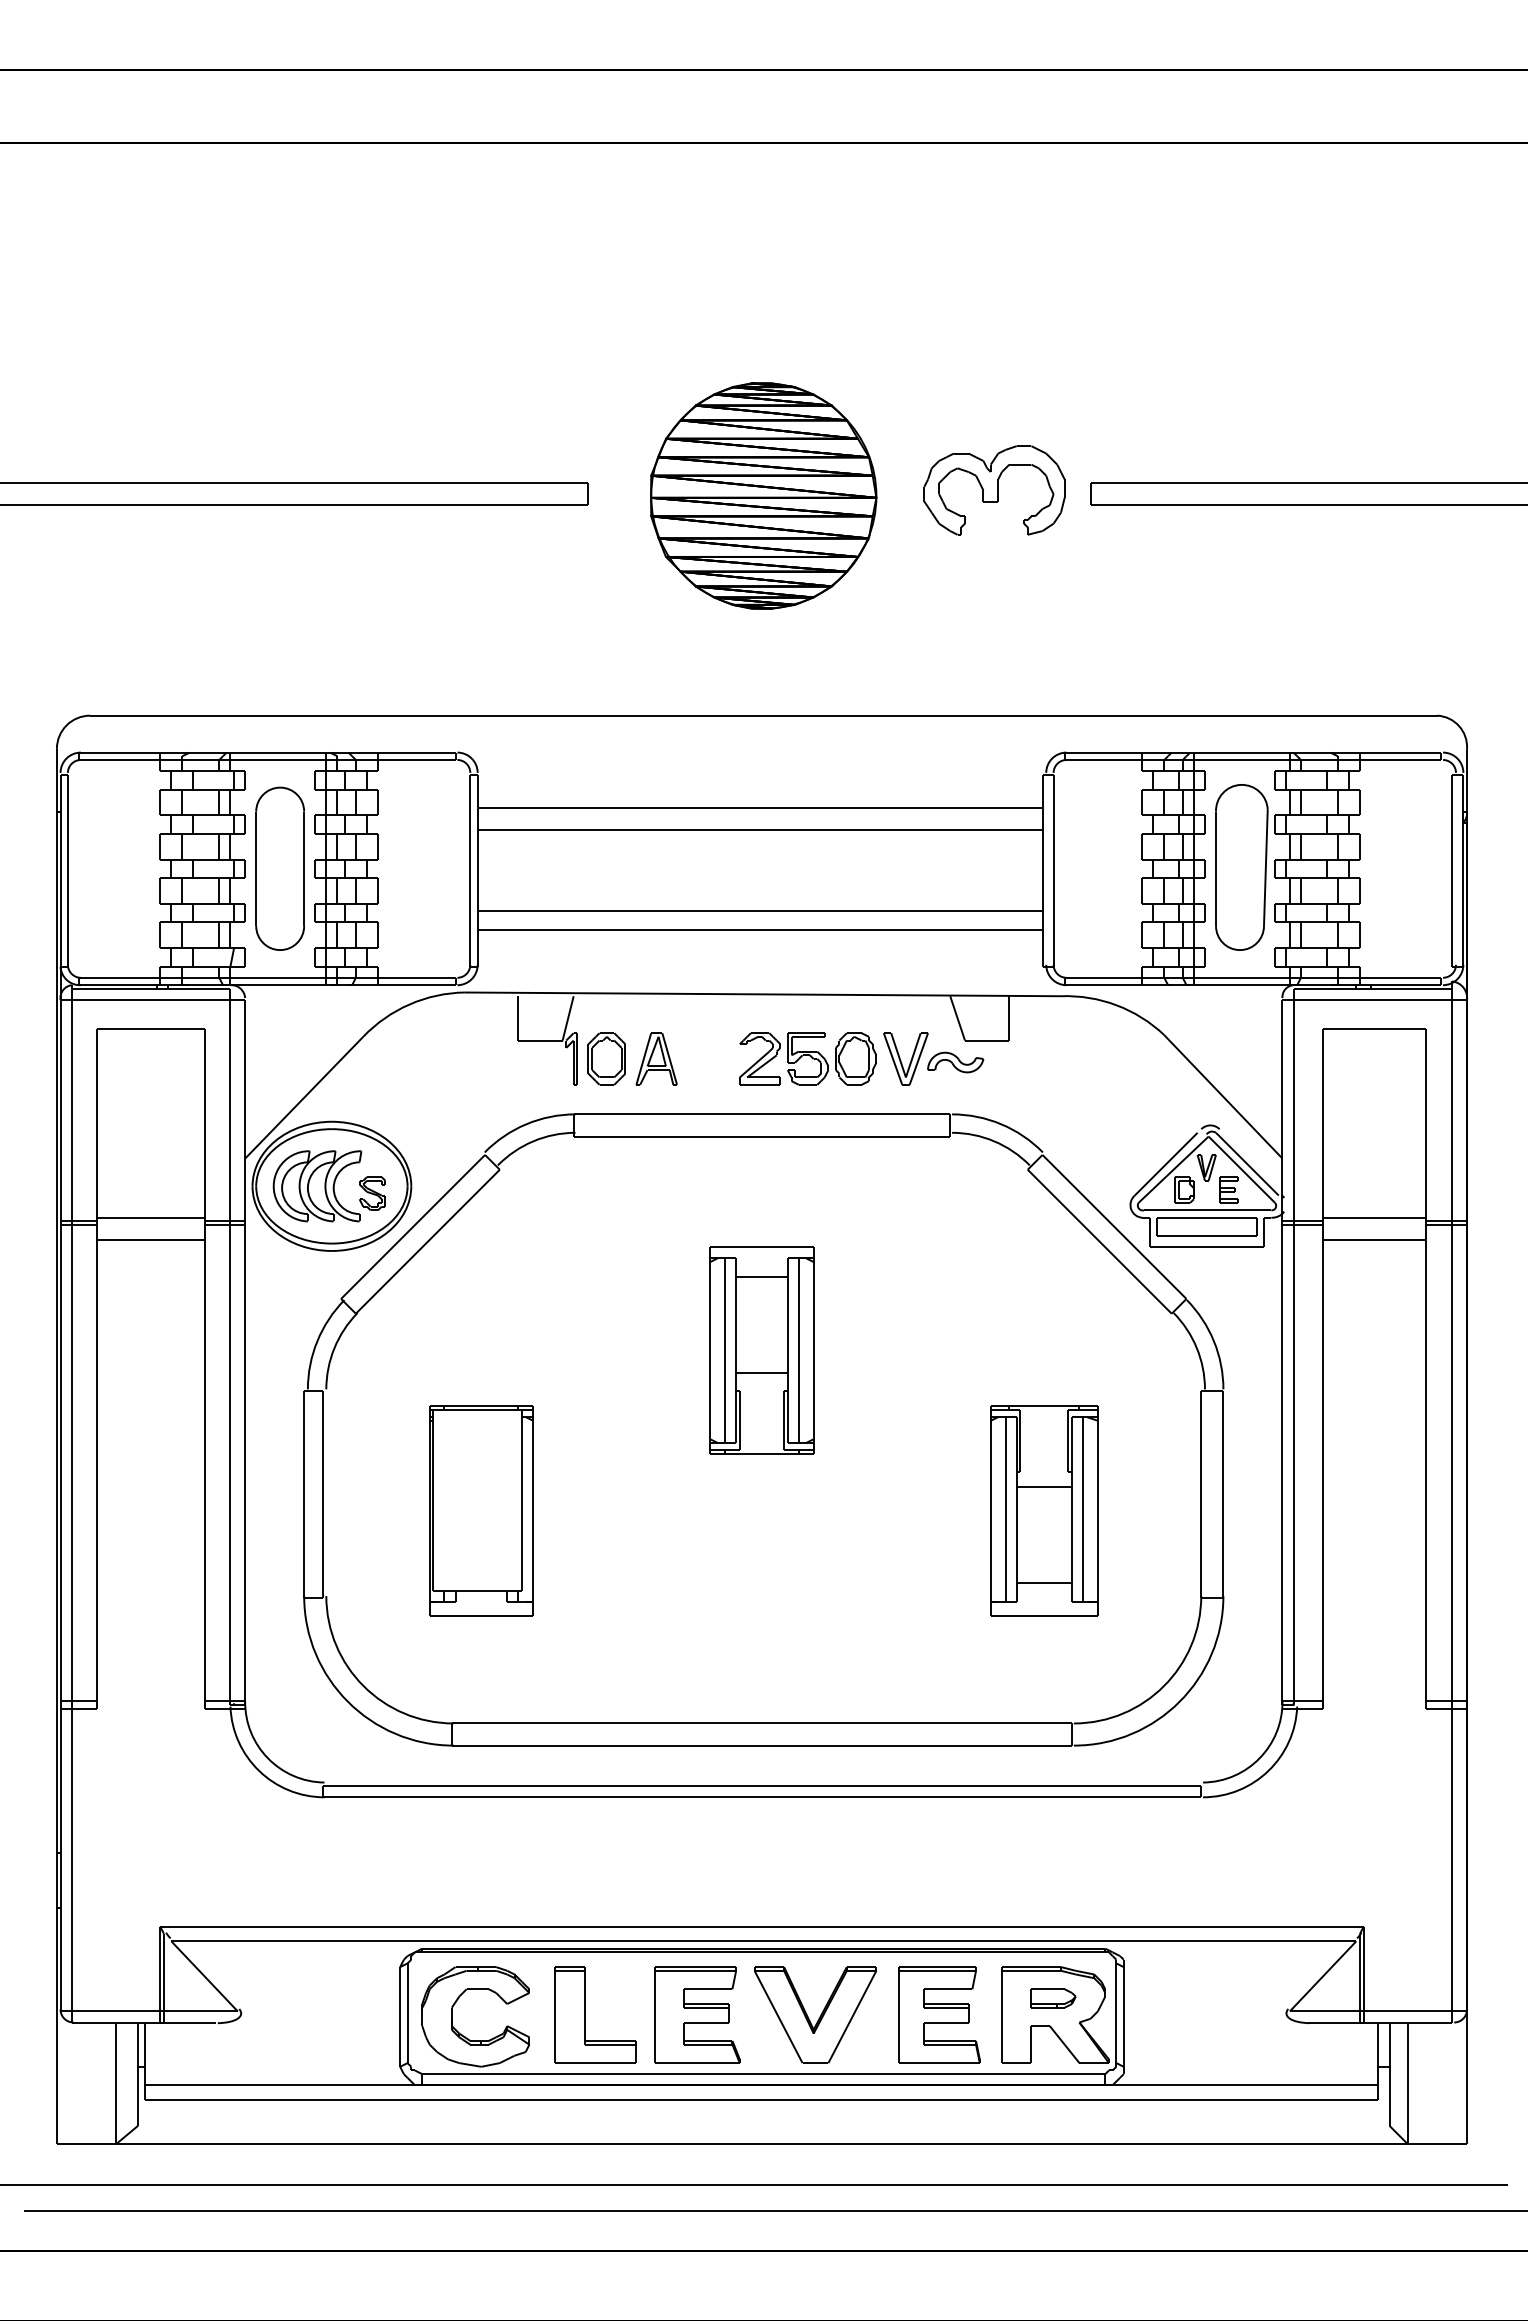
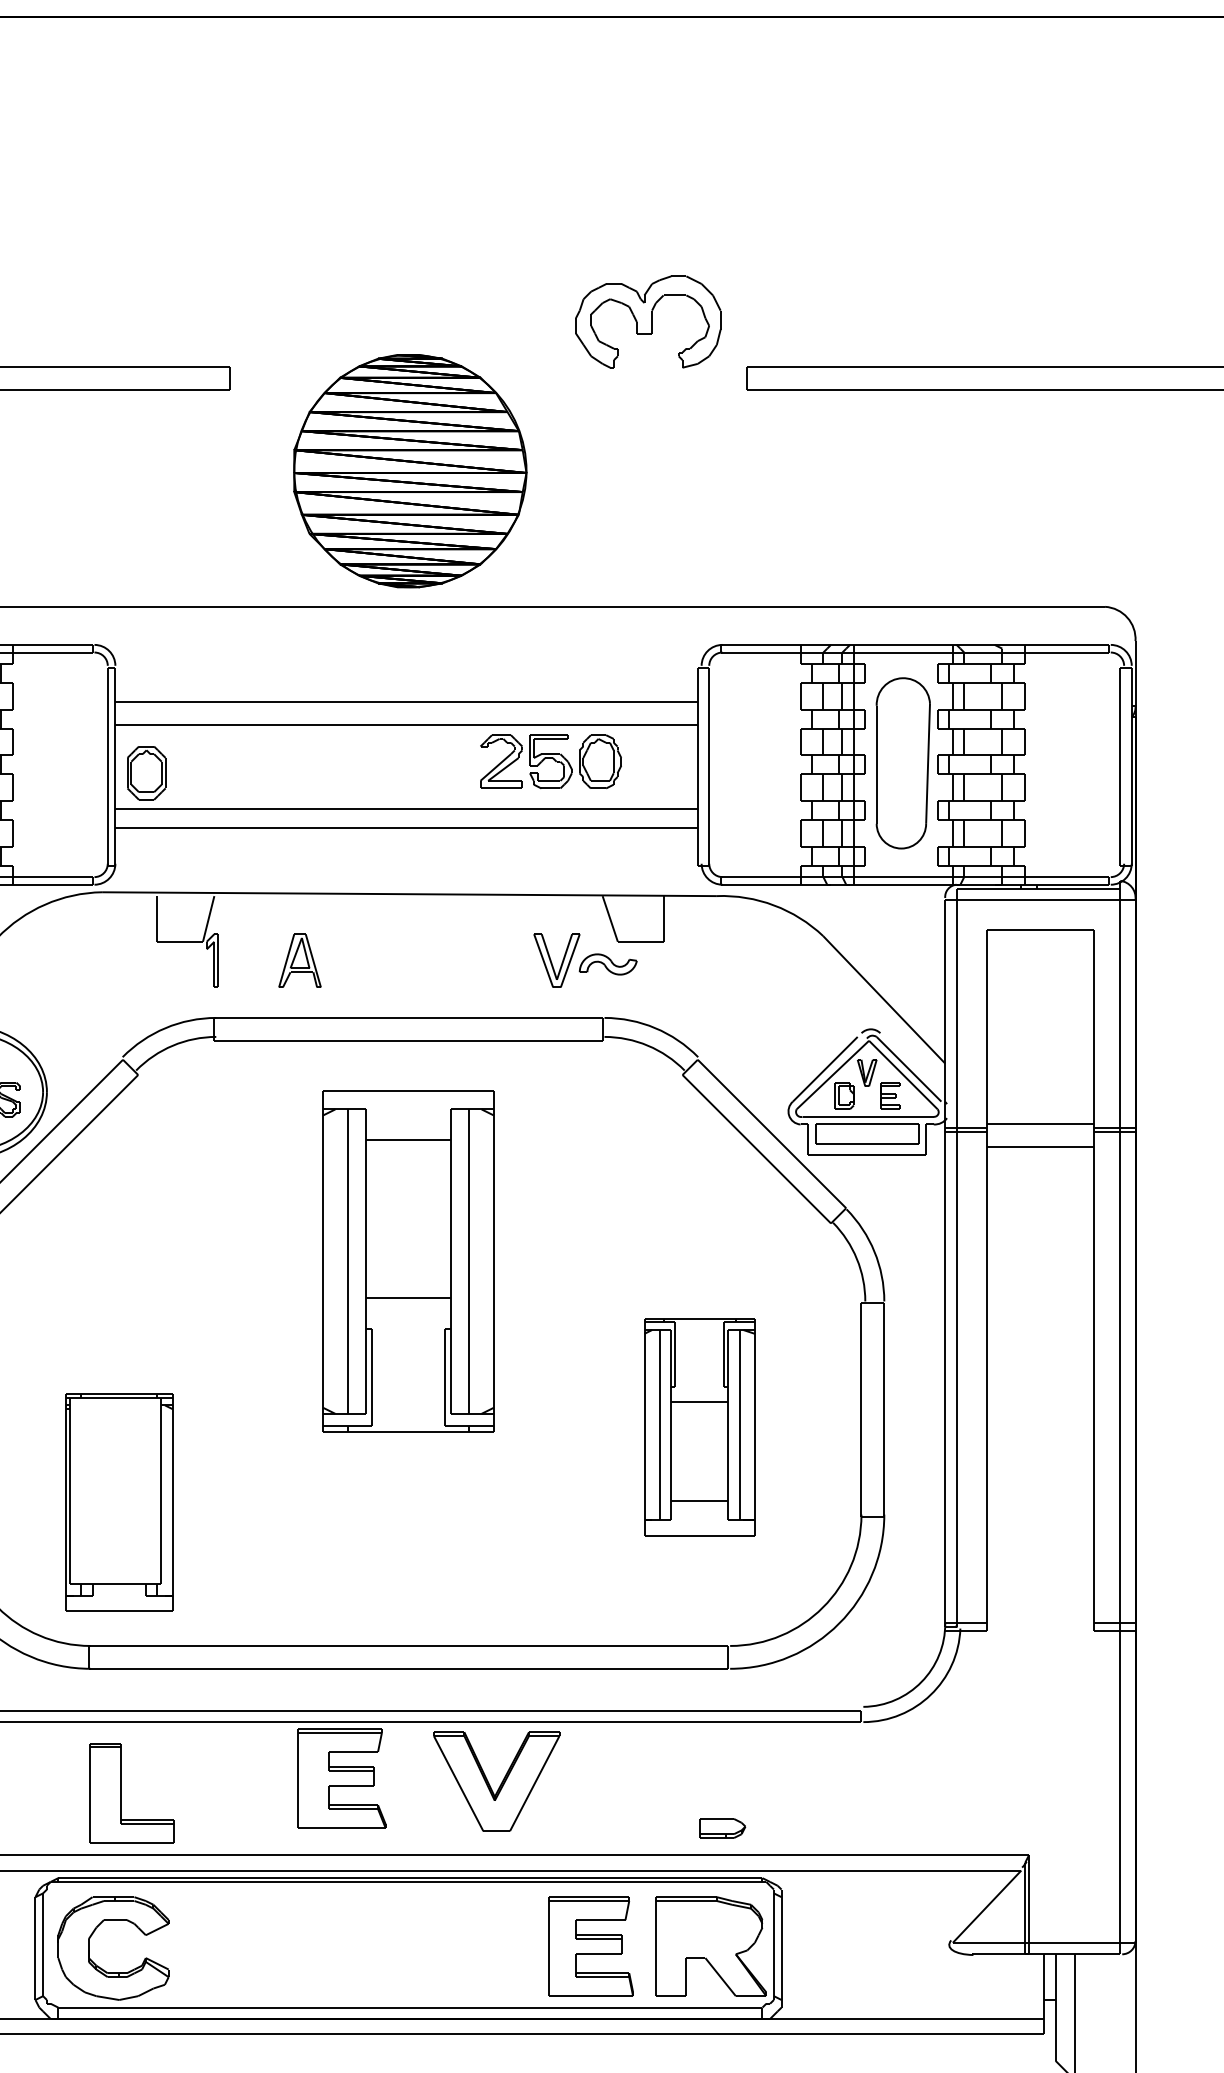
part: (994, 490) -> (648, 322), moved
part: (763, 495) -> (410, 470), moved
part: (606, 1058) -> (146, 772), moved
part: (807, 1058) -> (550, 761), moved
part: (761, 1350) -> (408, 1261), size x1.6
part: (481, 1510) -> (119, 1501), moved
part: (1053, 1998) -> (722, 1828), moved
part: (585, 2014) -> (121, 1792), moved
part: (697, 2014) -> (342, 1777), moved
part: (815, 2014) -> (496, 1781), moved

